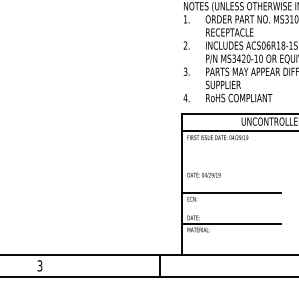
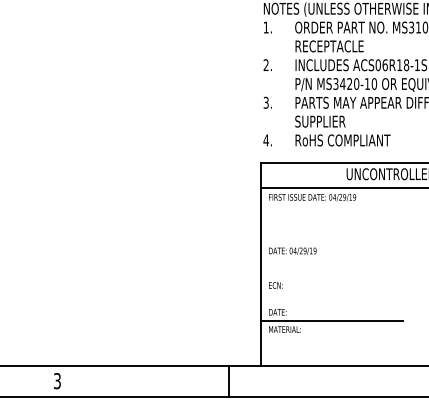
line: (231, 193) -> (332, 277), removed

